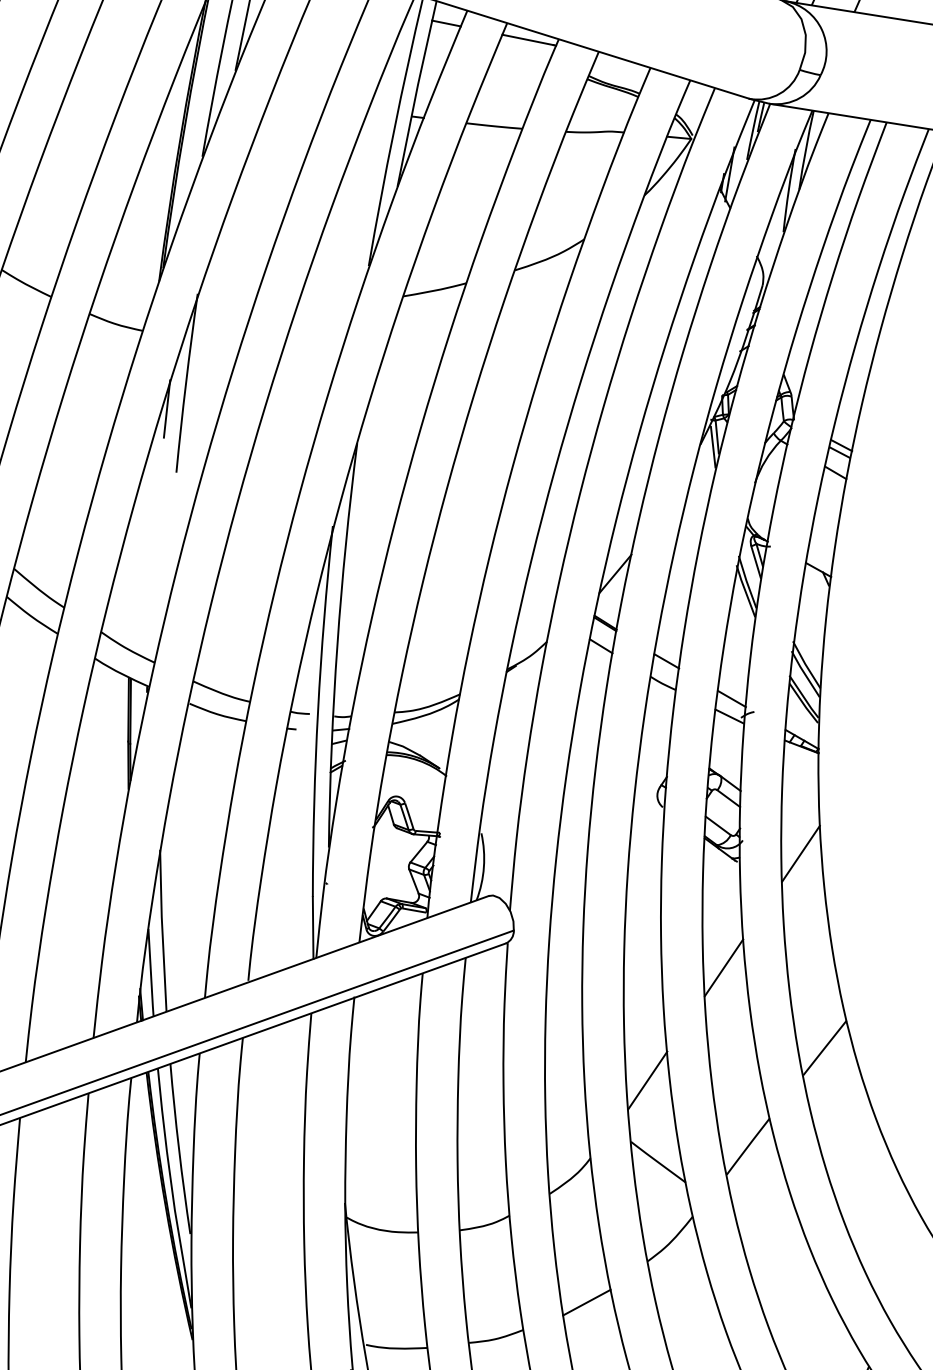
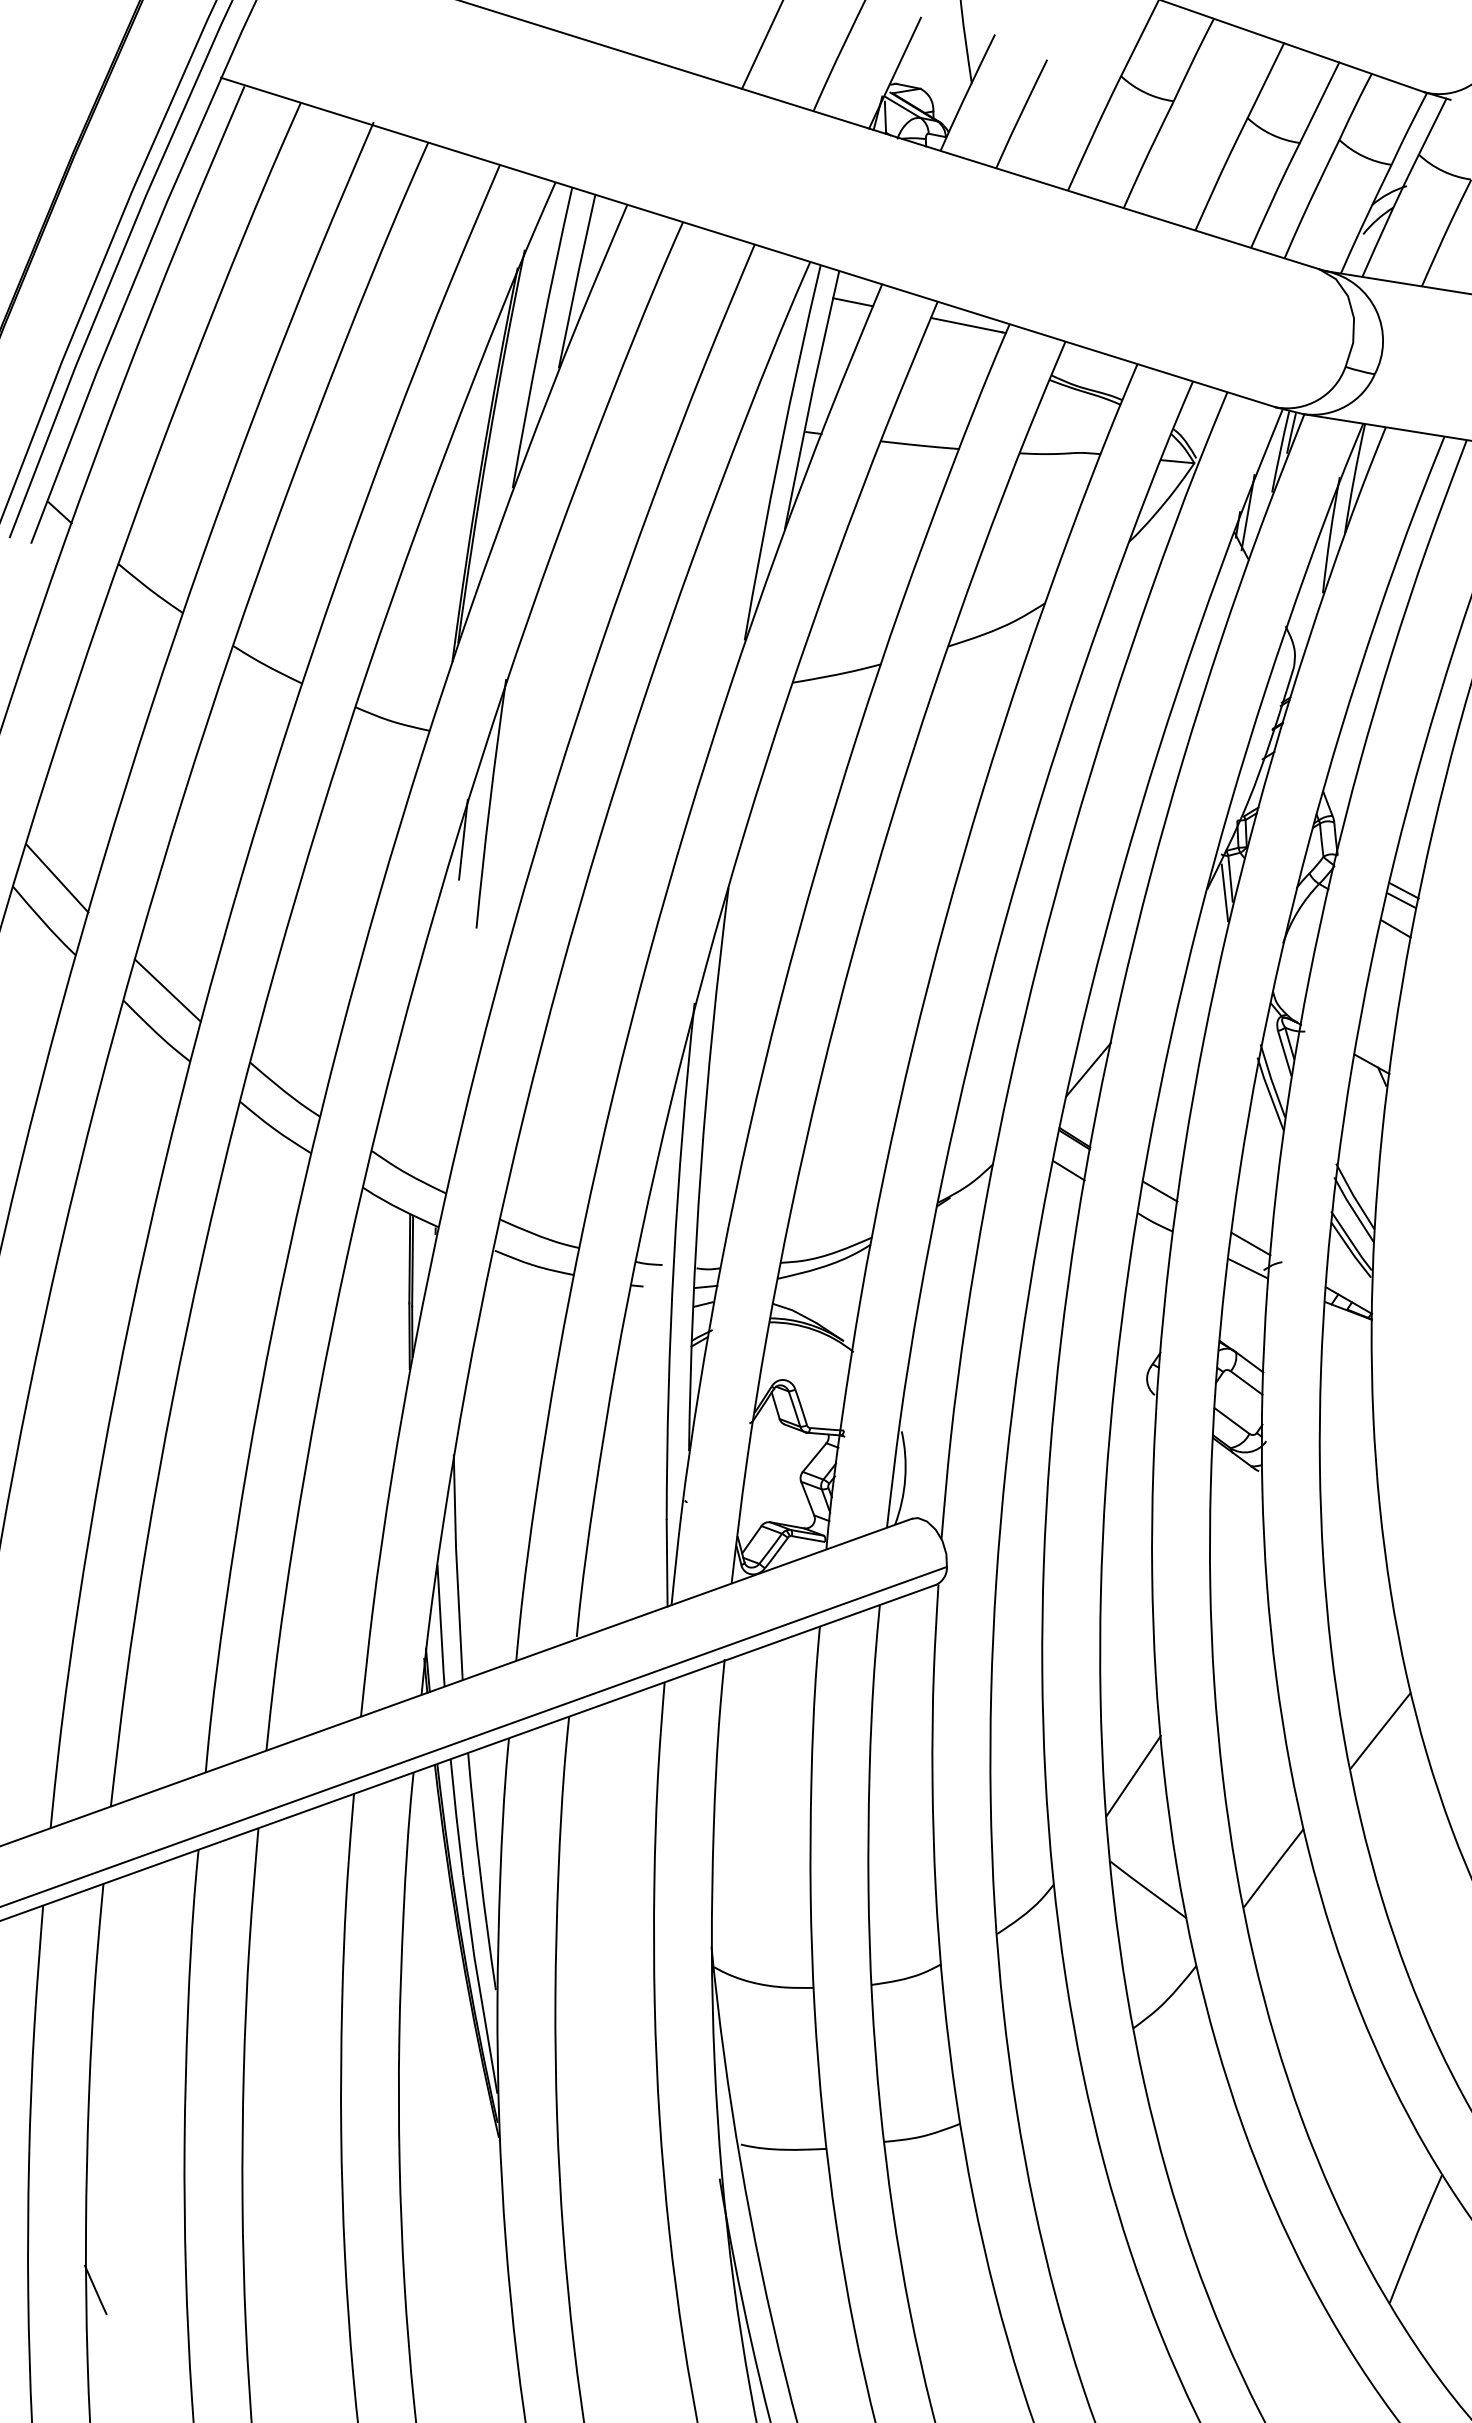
line: (801, 853) -> (1347, 1459), removed
line: (723, 967) -> (1239, 1618), removed
line: (586, 1302) -> (1048, 2085), removed

